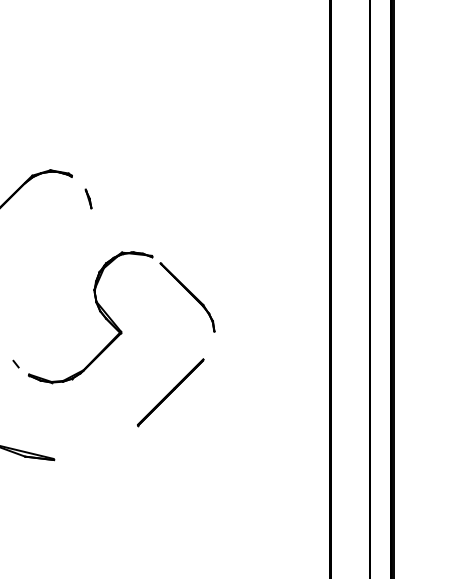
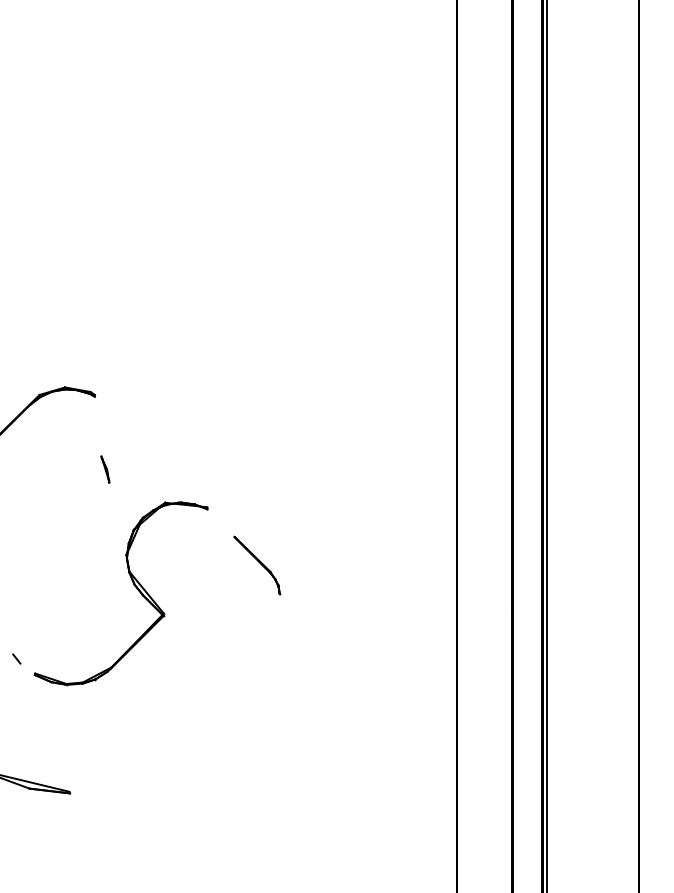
line: (88, 198) -> (105, 469), moved
part: (187, 297) -> (257, 565), size x0.6
line: (170, 392) -> (233, 698), removed

